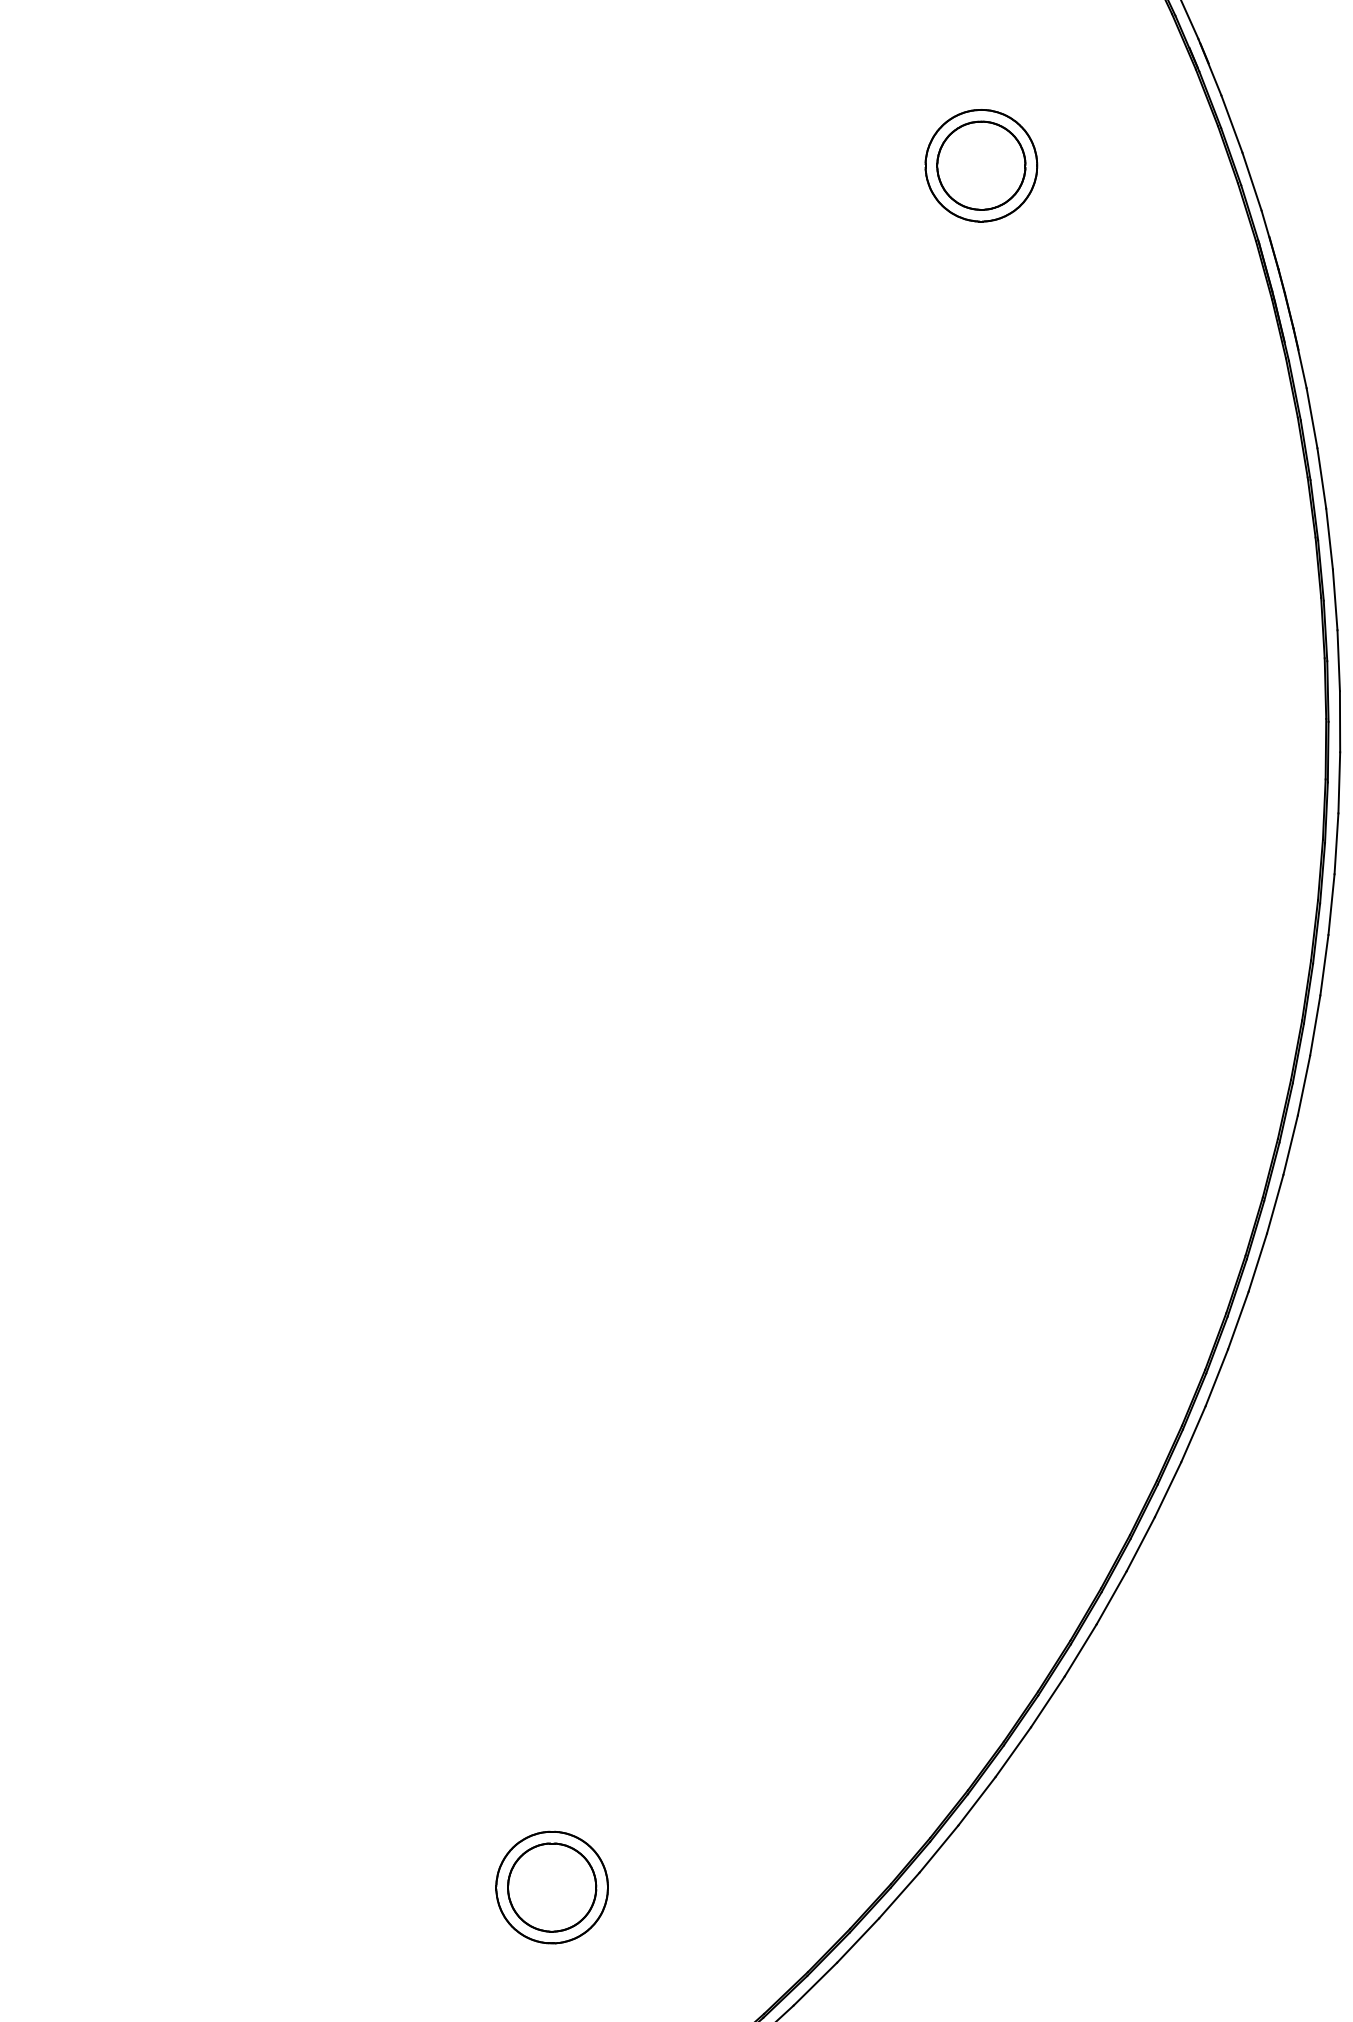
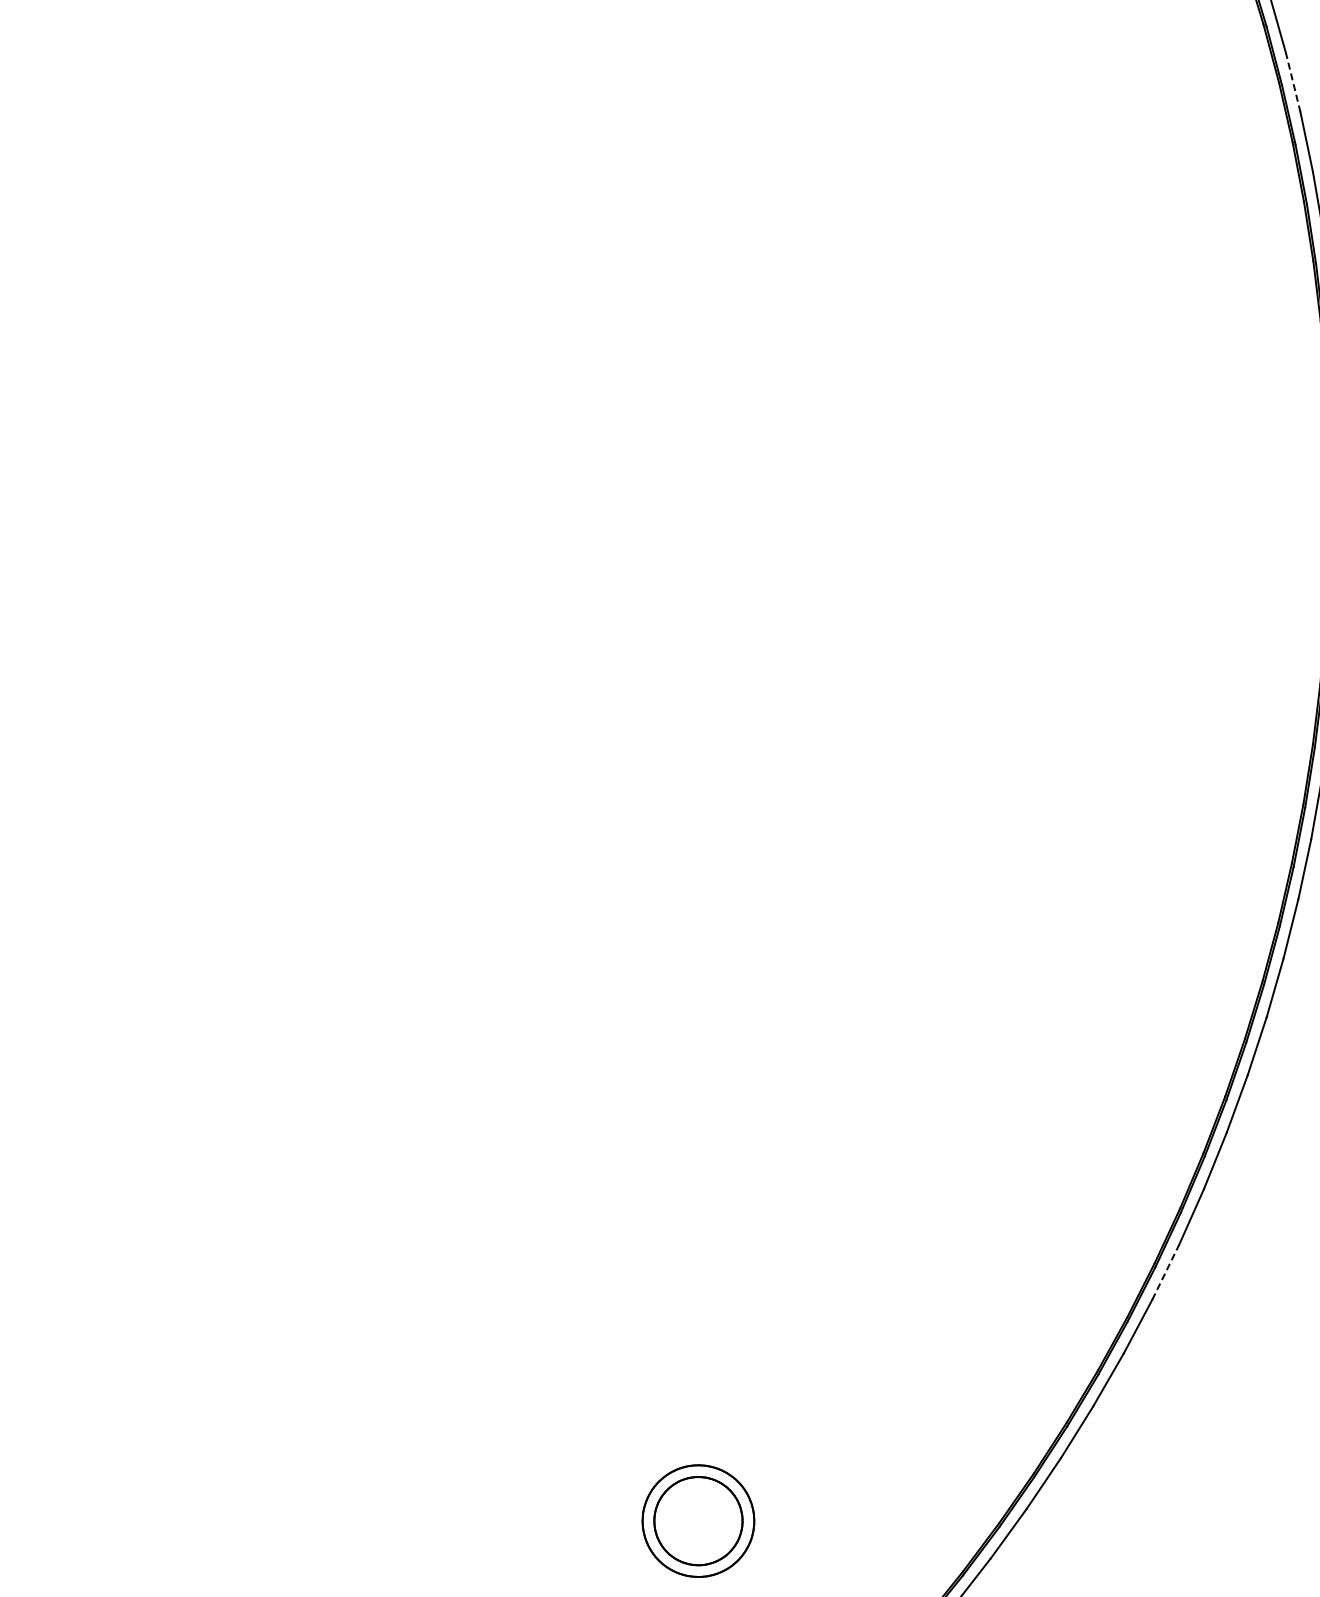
line: (1329, 539) -> (1293, 83), solid -> dashed
line: (1047, 1701) -> (1165, 1271), solid -> dashed

